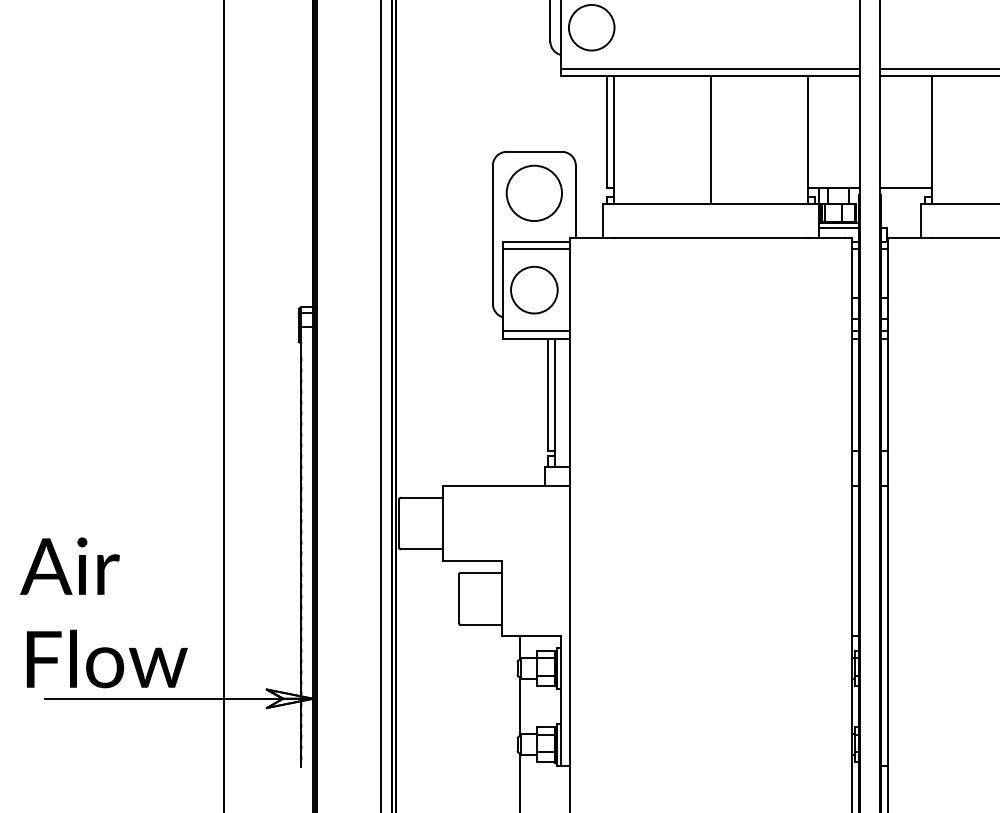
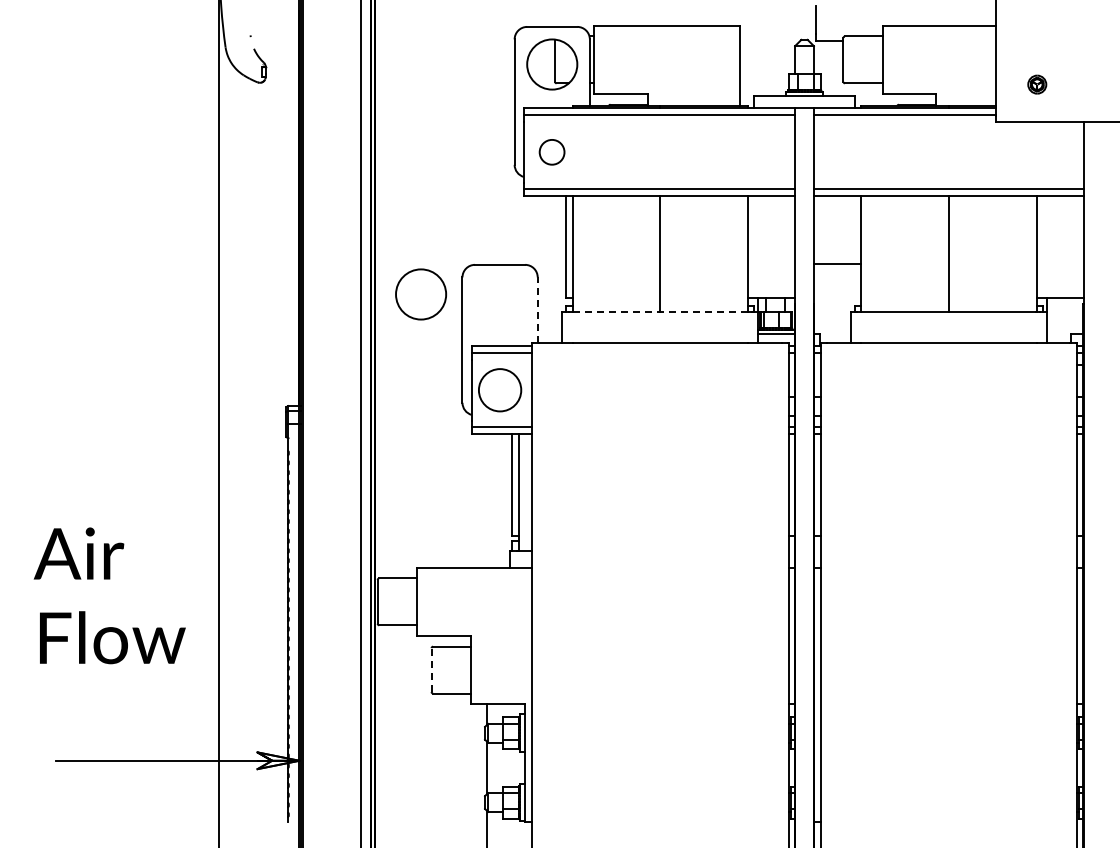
circle: (591, 26) -> (551, 151), size x0.6
line: (905, 188) -> (836, 264), moved
circle: (534, 193) -> (421, 294), moved
line: (575, 202) -> (537, 310), solid -> dashed
line: (711, 204) -> (660, 312), solid -> dashed
line: (458, 599) -> (431, 670), solid -> dashed
text: (103, 612) -> (109, 595), moved

